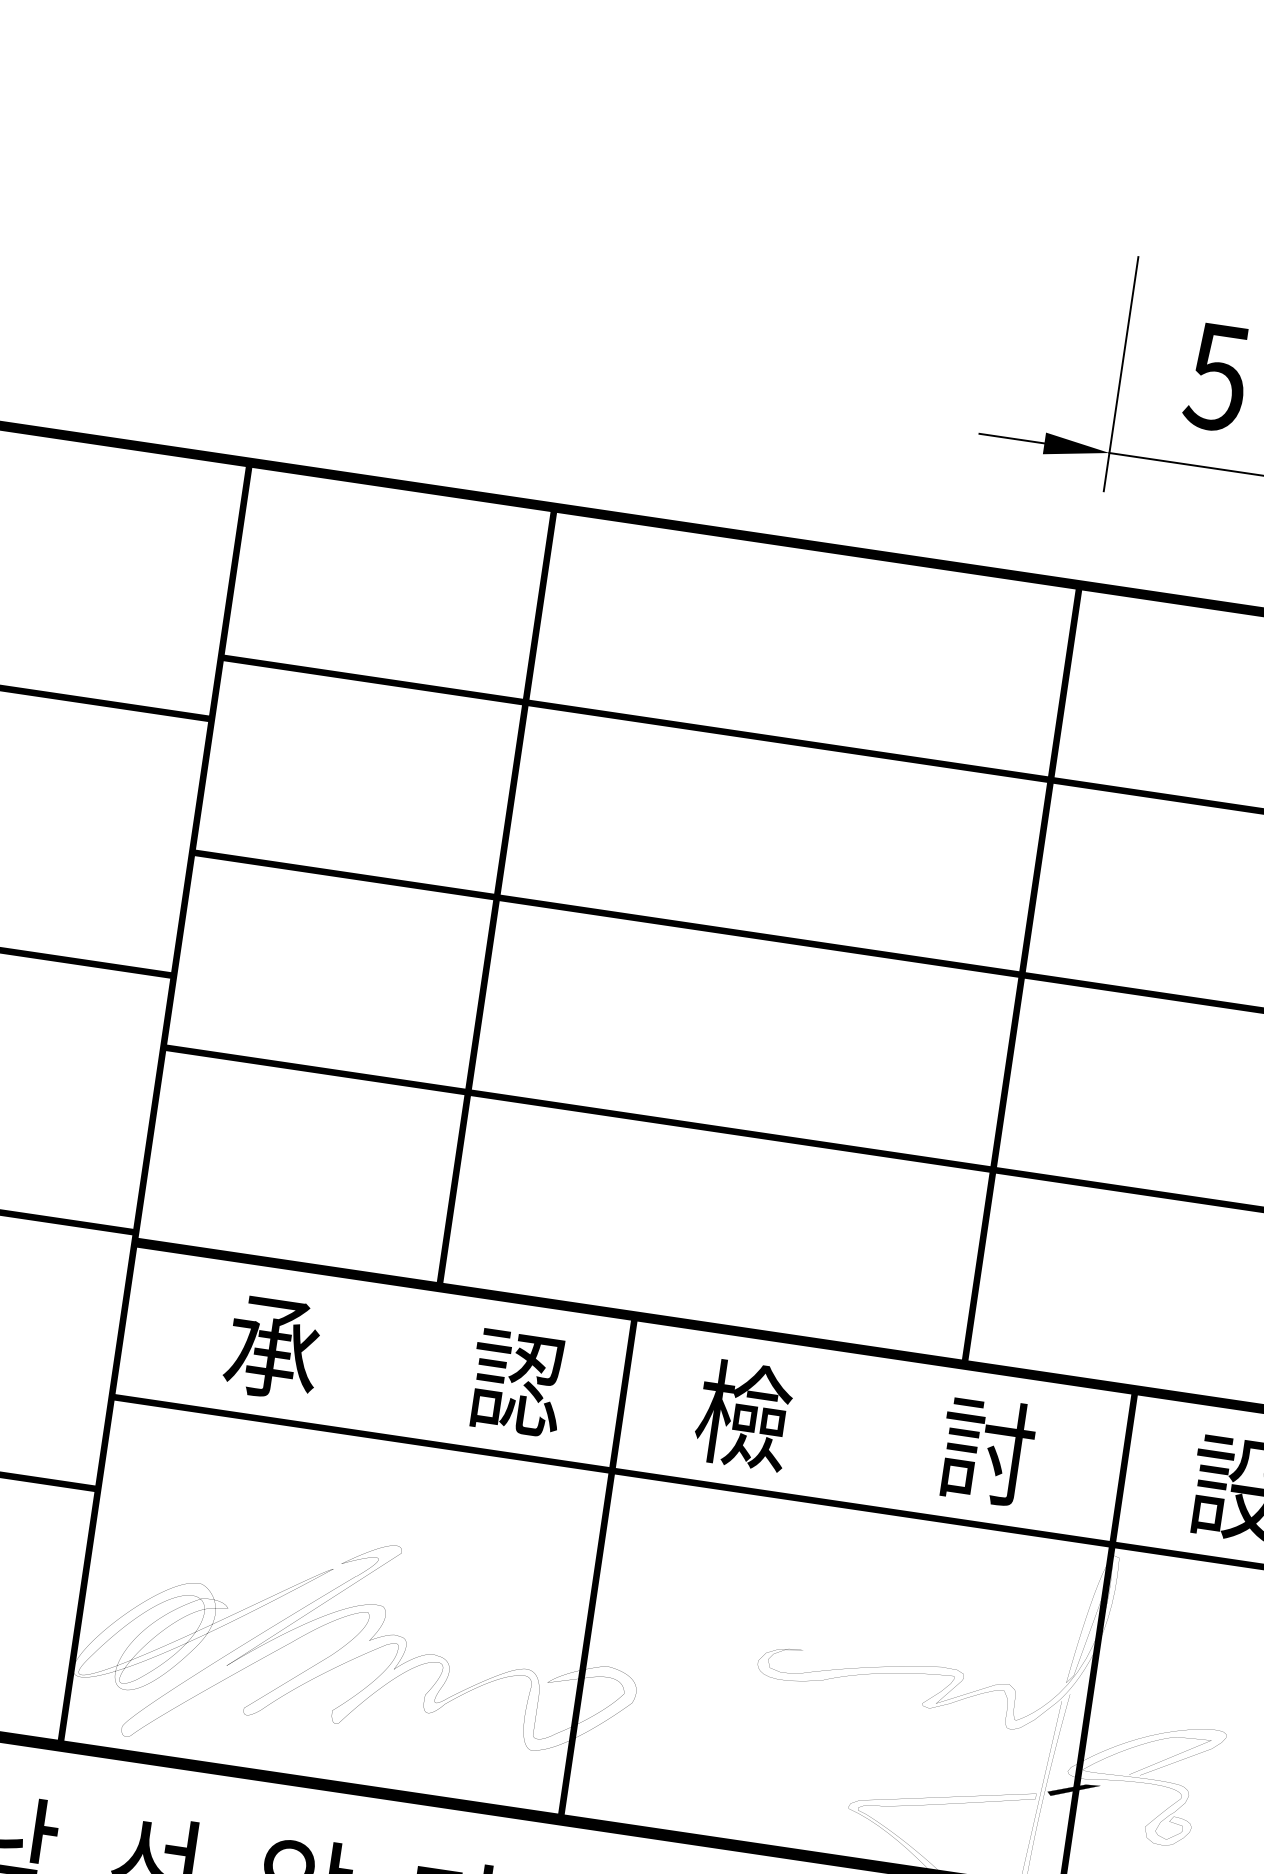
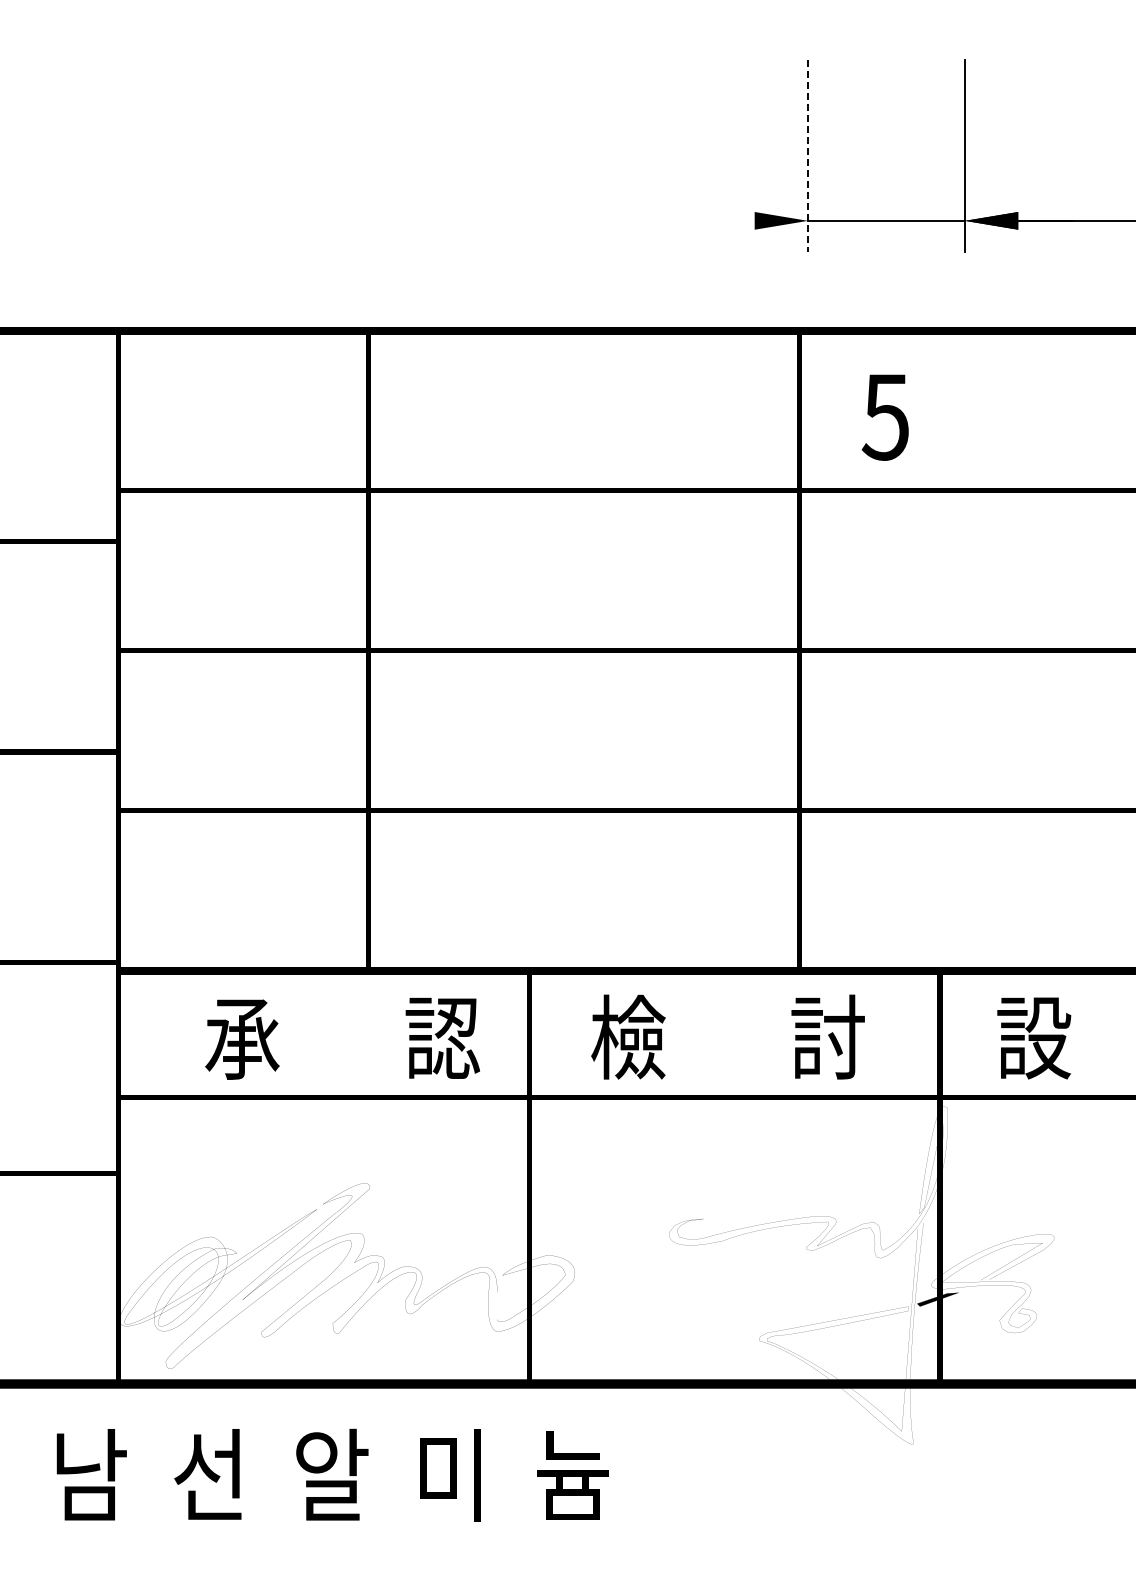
line: (1121, 374) -> (808, 156), solid -> dashed
text: (1215, 377) -> (884, 417), moved
line: (1011, 438) -> (727, 220), removed

